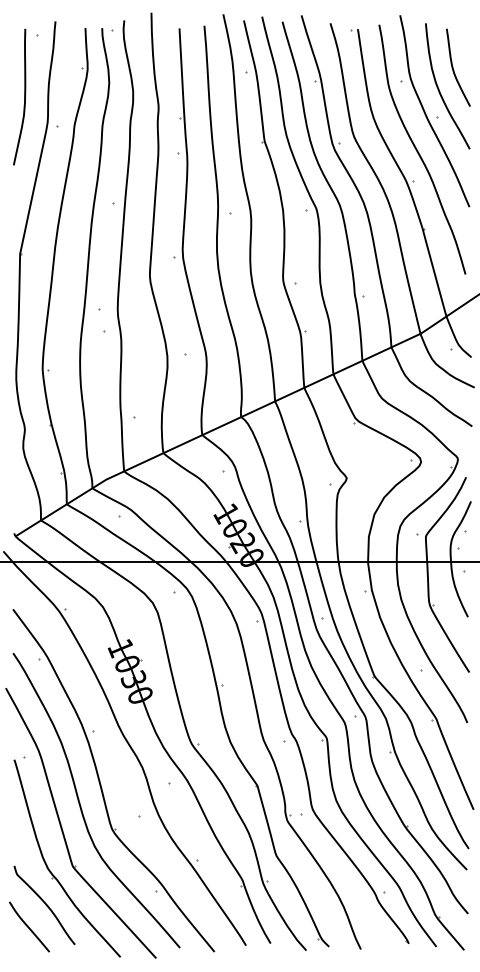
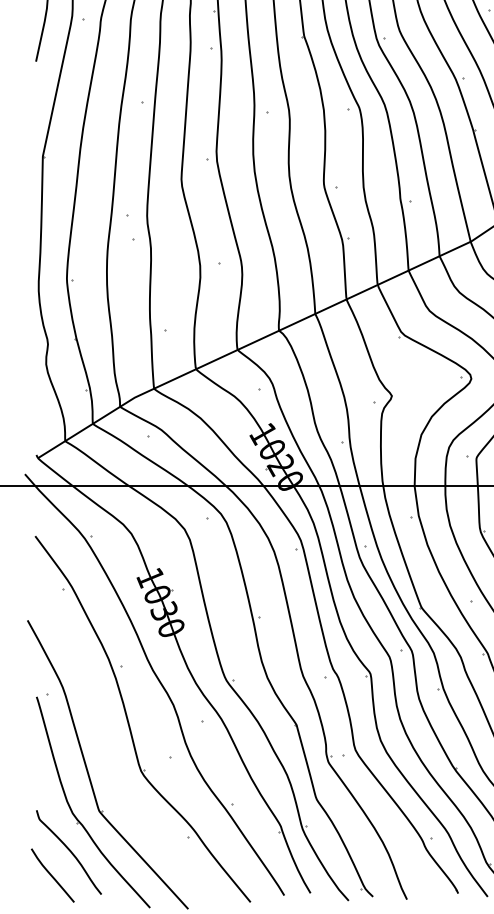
curve: (80, 802) -> (107, 742), removed

